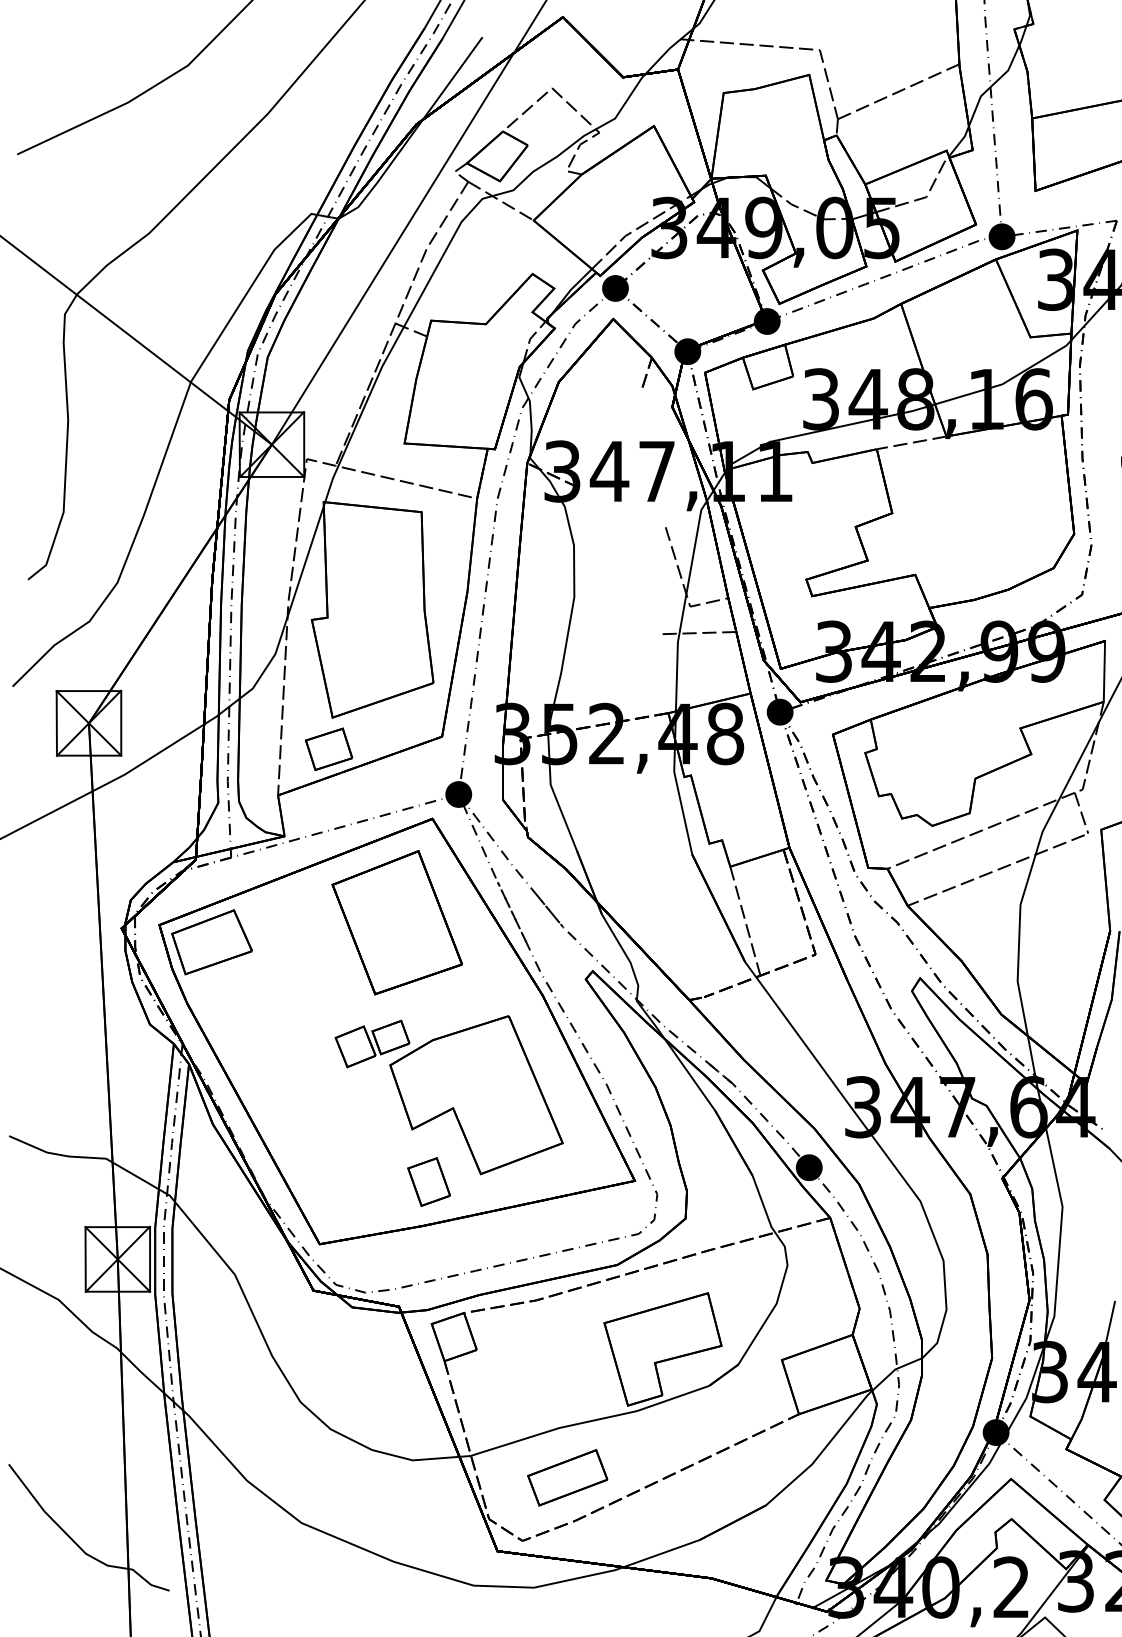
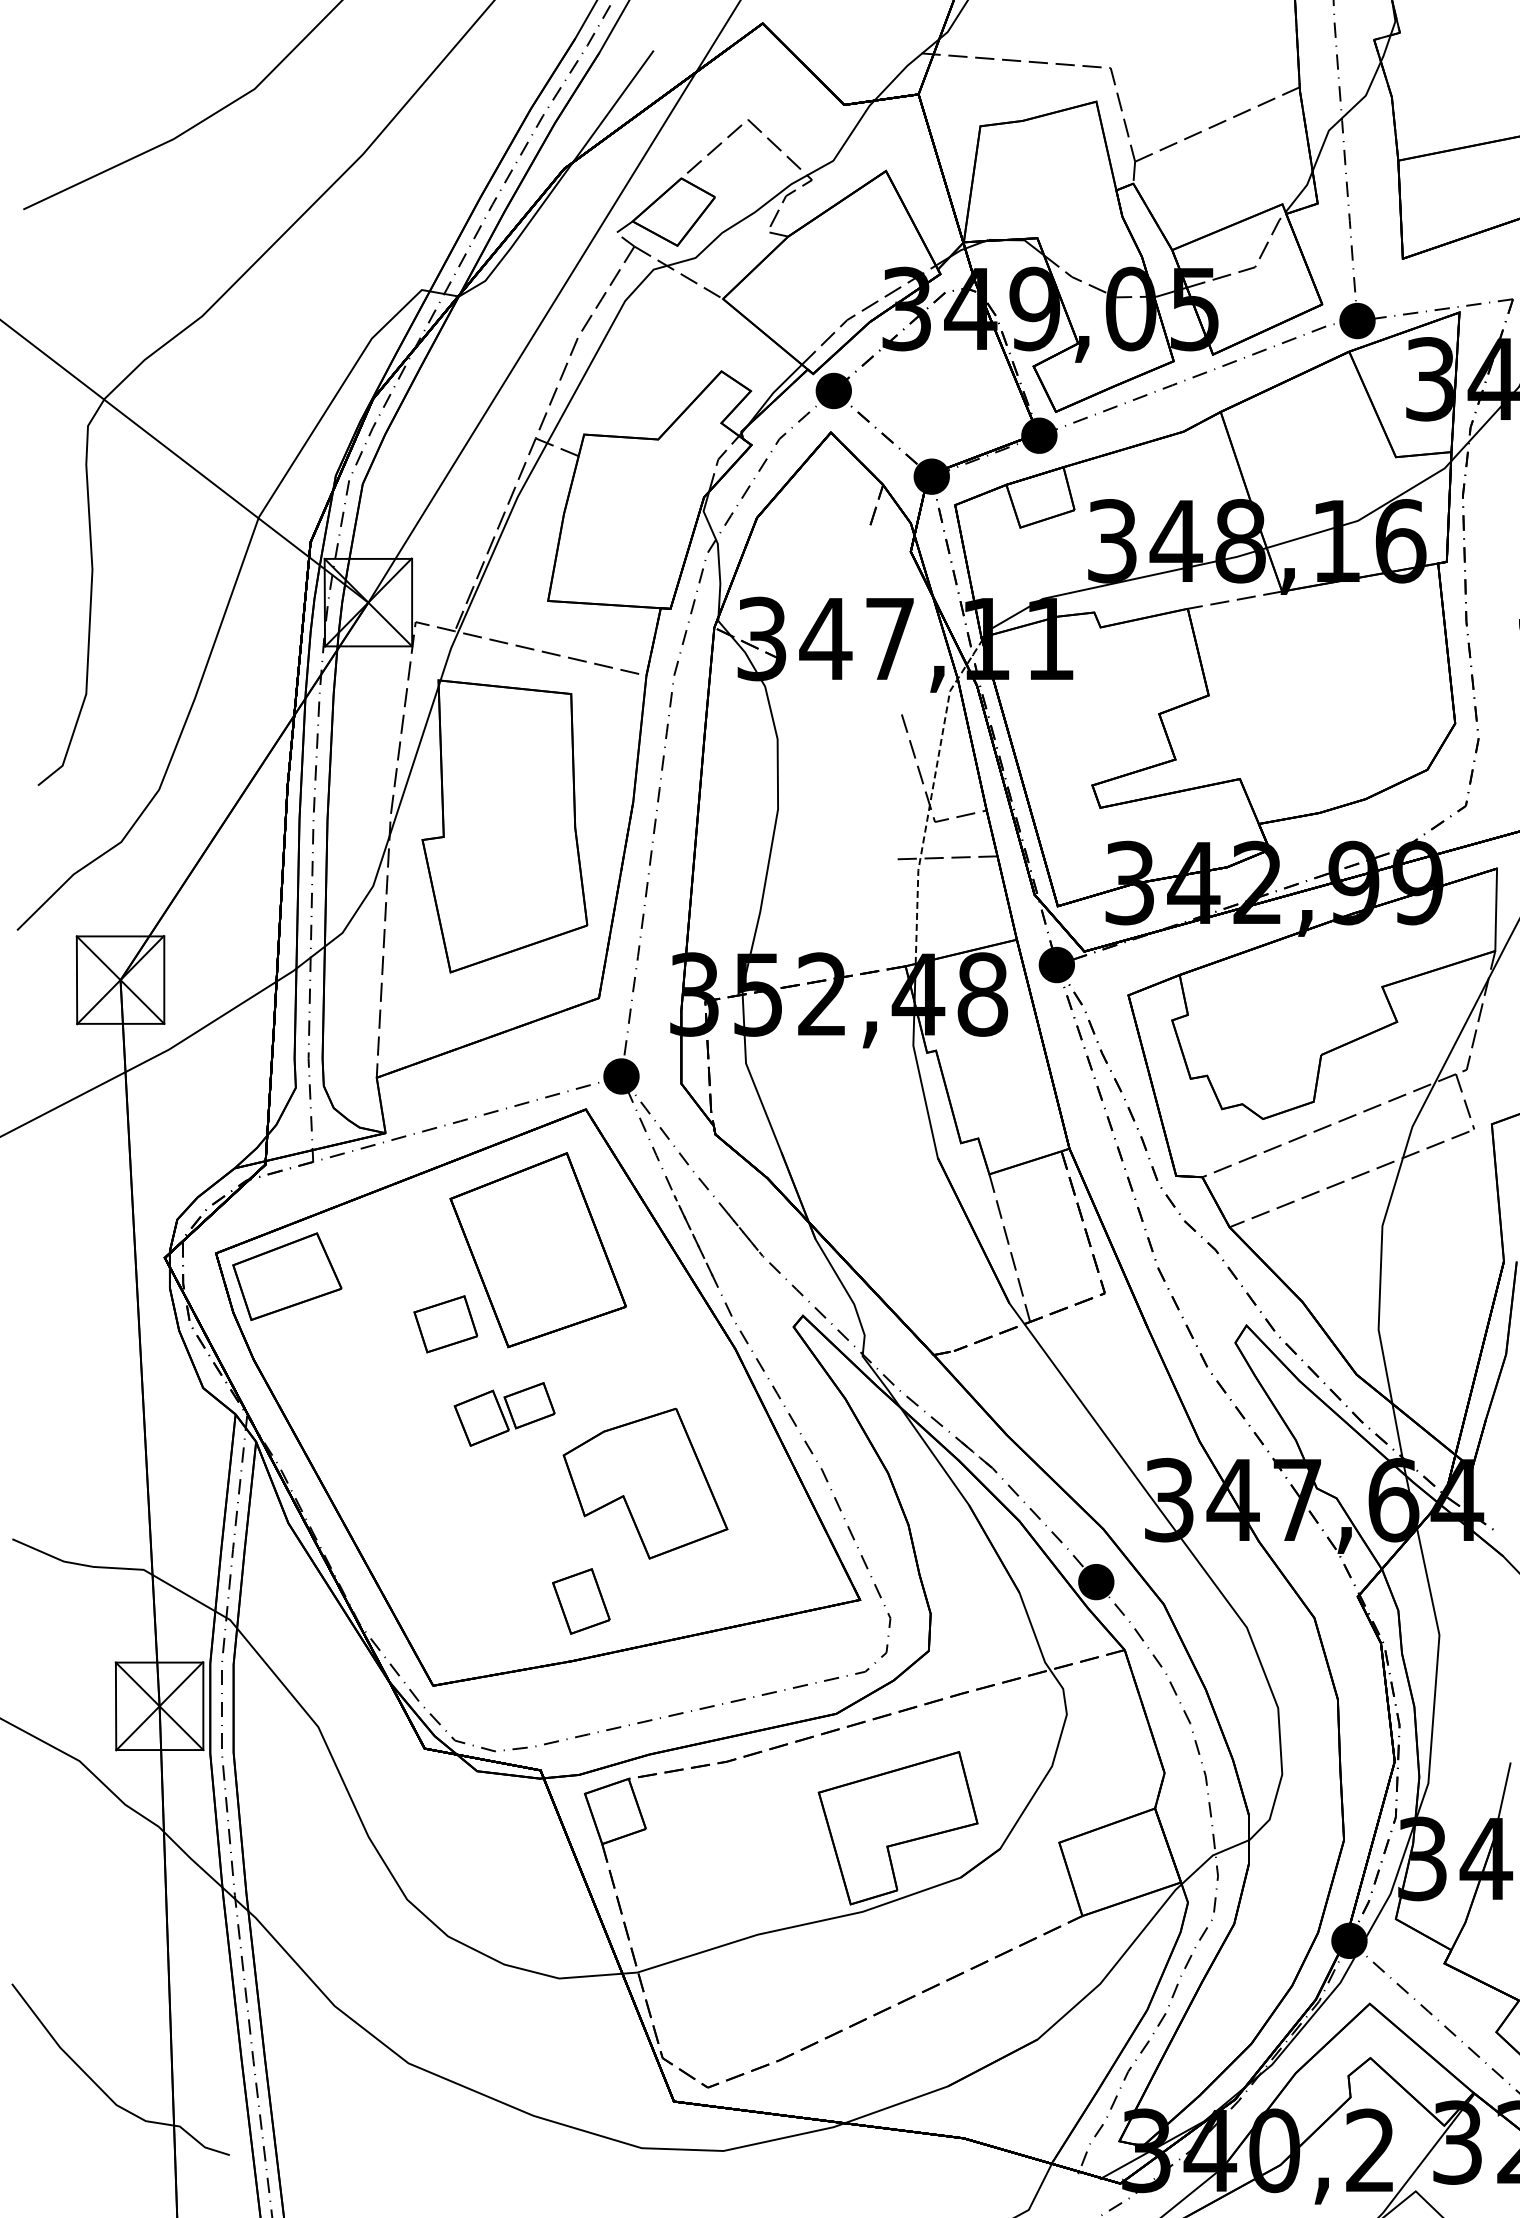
line: (687, 587) -> (931, 796), solid -> dashed
part: (328, 749) -> (445, 1324), moved
part: (476, 1094) -> (645, 1483), size x0.7
part: (567, 1477) -> (768, 2001), removed

